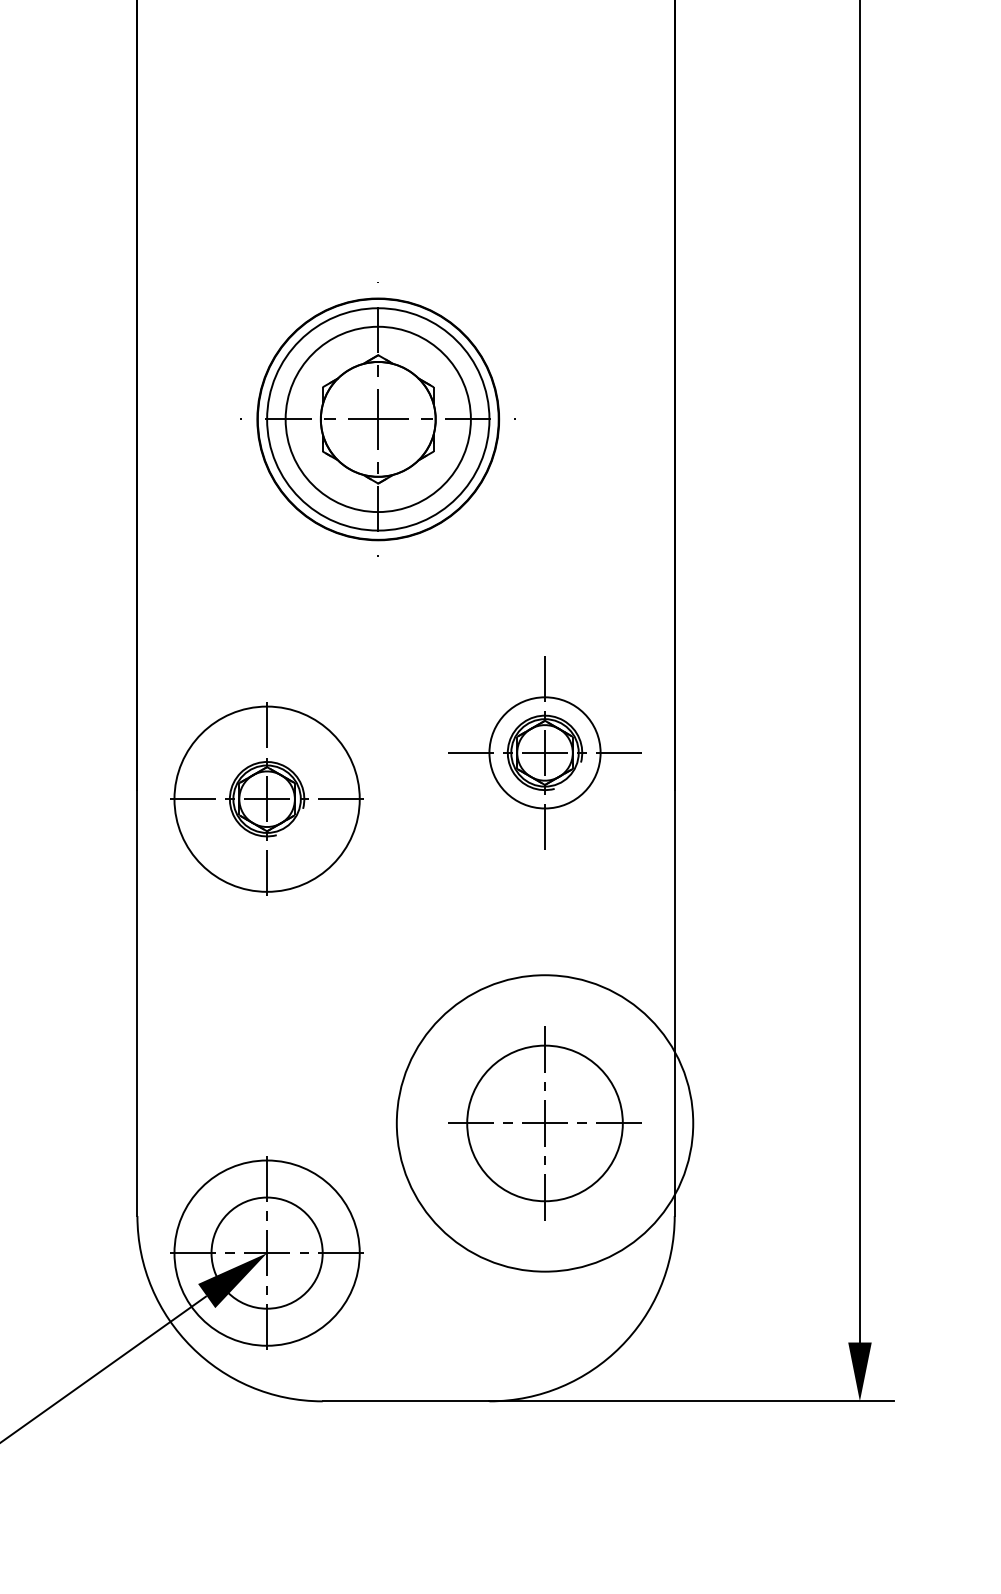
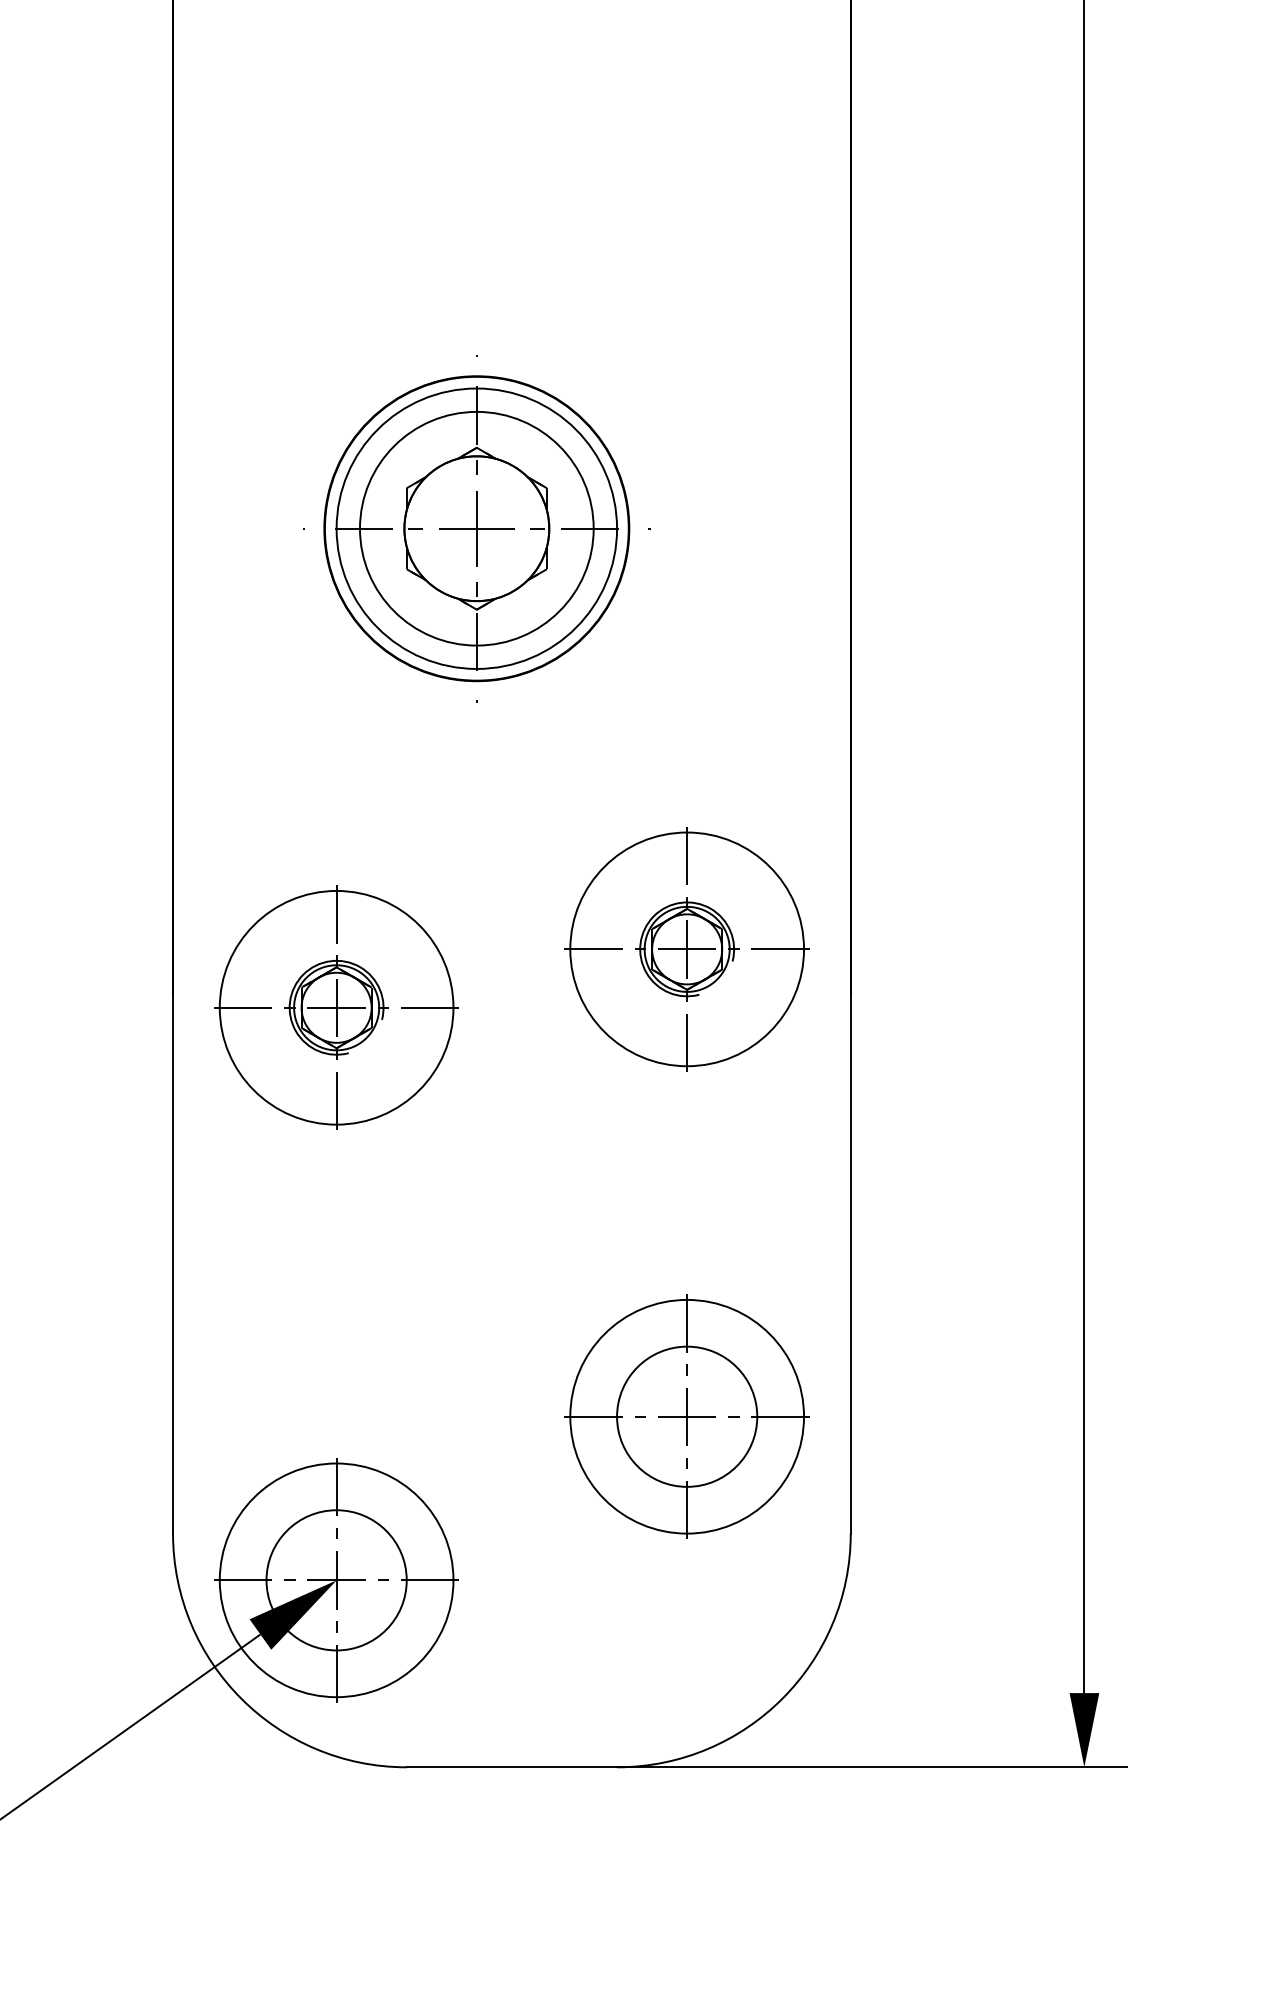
circle: (545, 752) -> (687, 949), size x1.67
circle: (545, 1123) -> (687, 1416), size x0.62
circle: (545, 1123) -> (687, 1416), size x0.71

